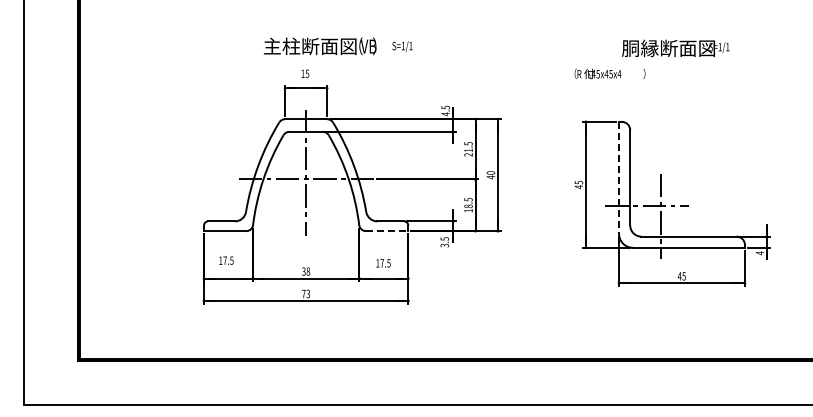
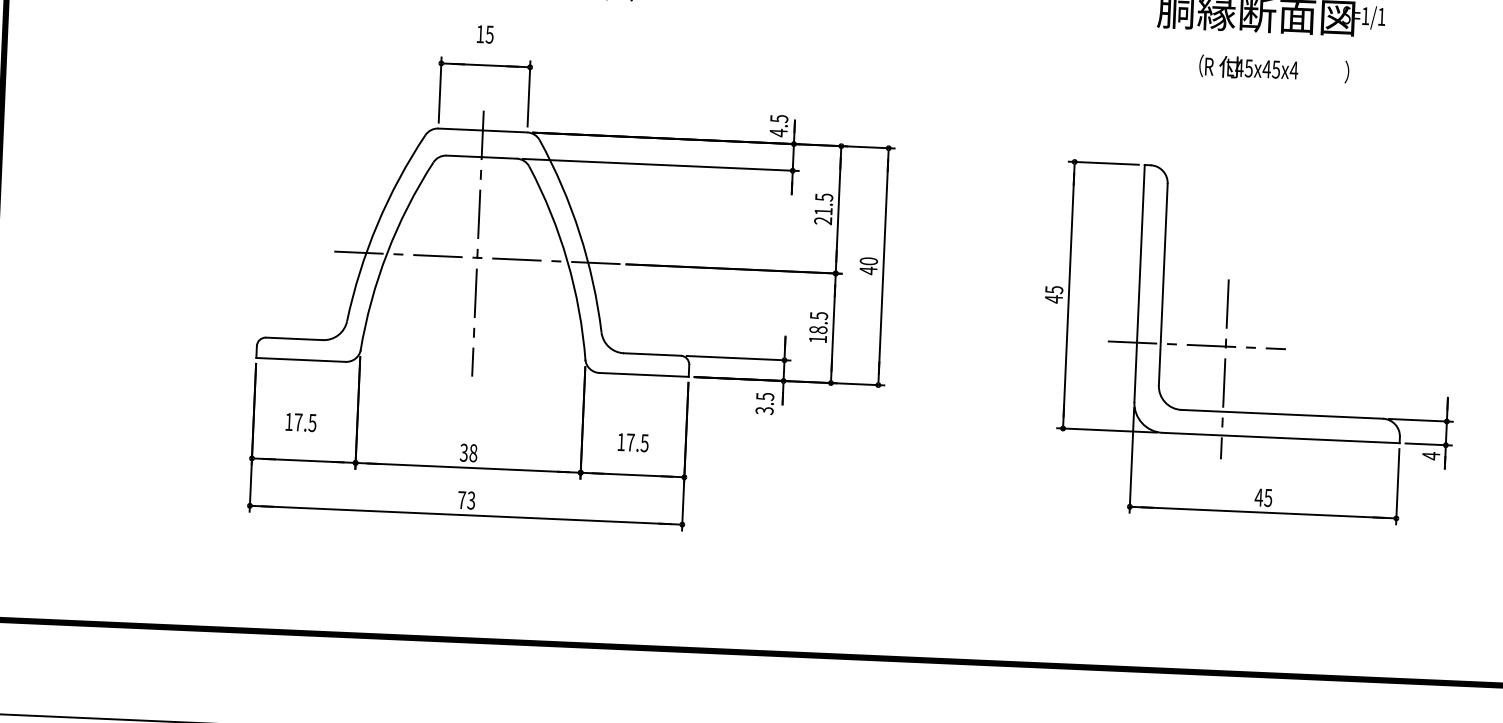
text: (609, 73) -> (1272, 68), moved
line: (619, 177) -> (1140, 282), dashed -> solid
line: (387, 231) -> (644, 375), dashed -> solid

